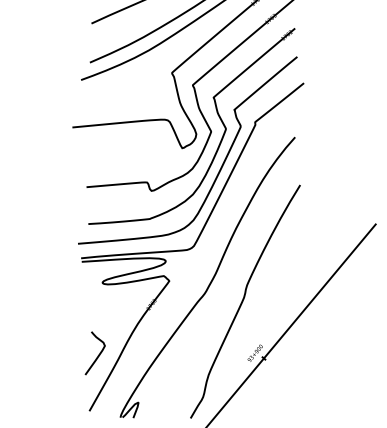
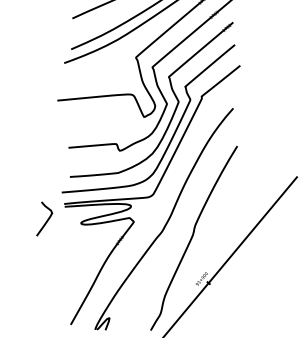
curve: (97, 355) -> (46, 220), moved

